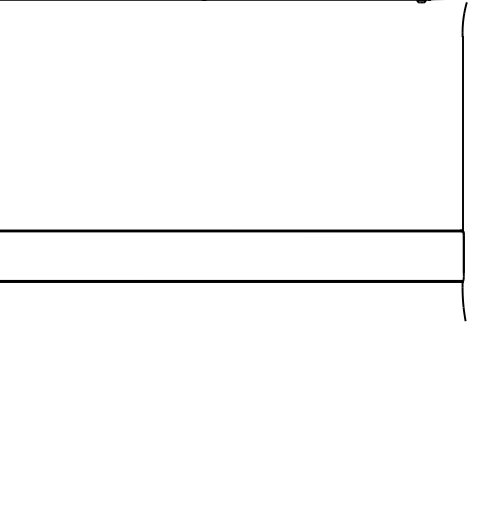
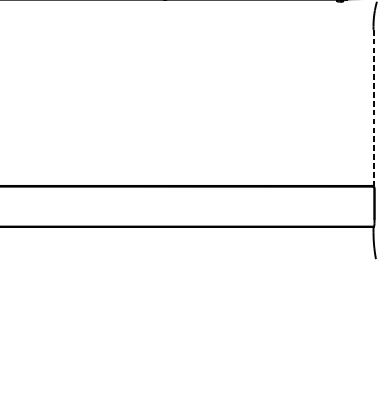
line: (462, 133) -> (373, 107), solid -> dashed

